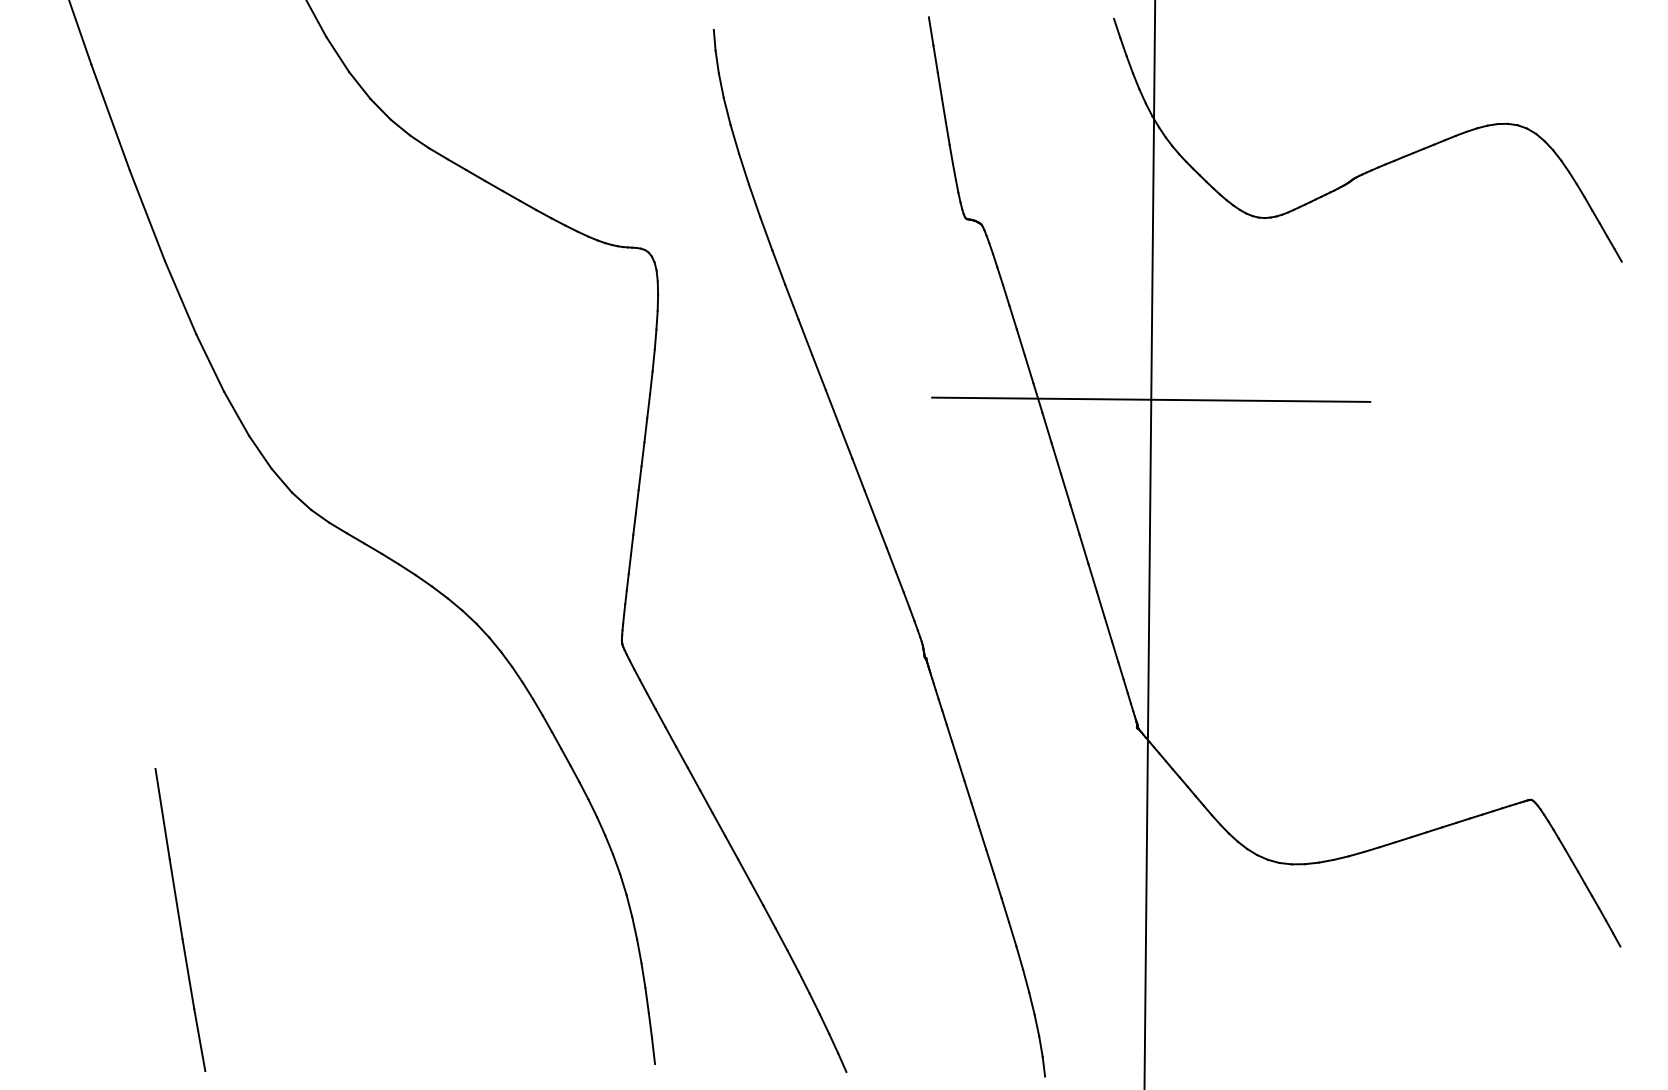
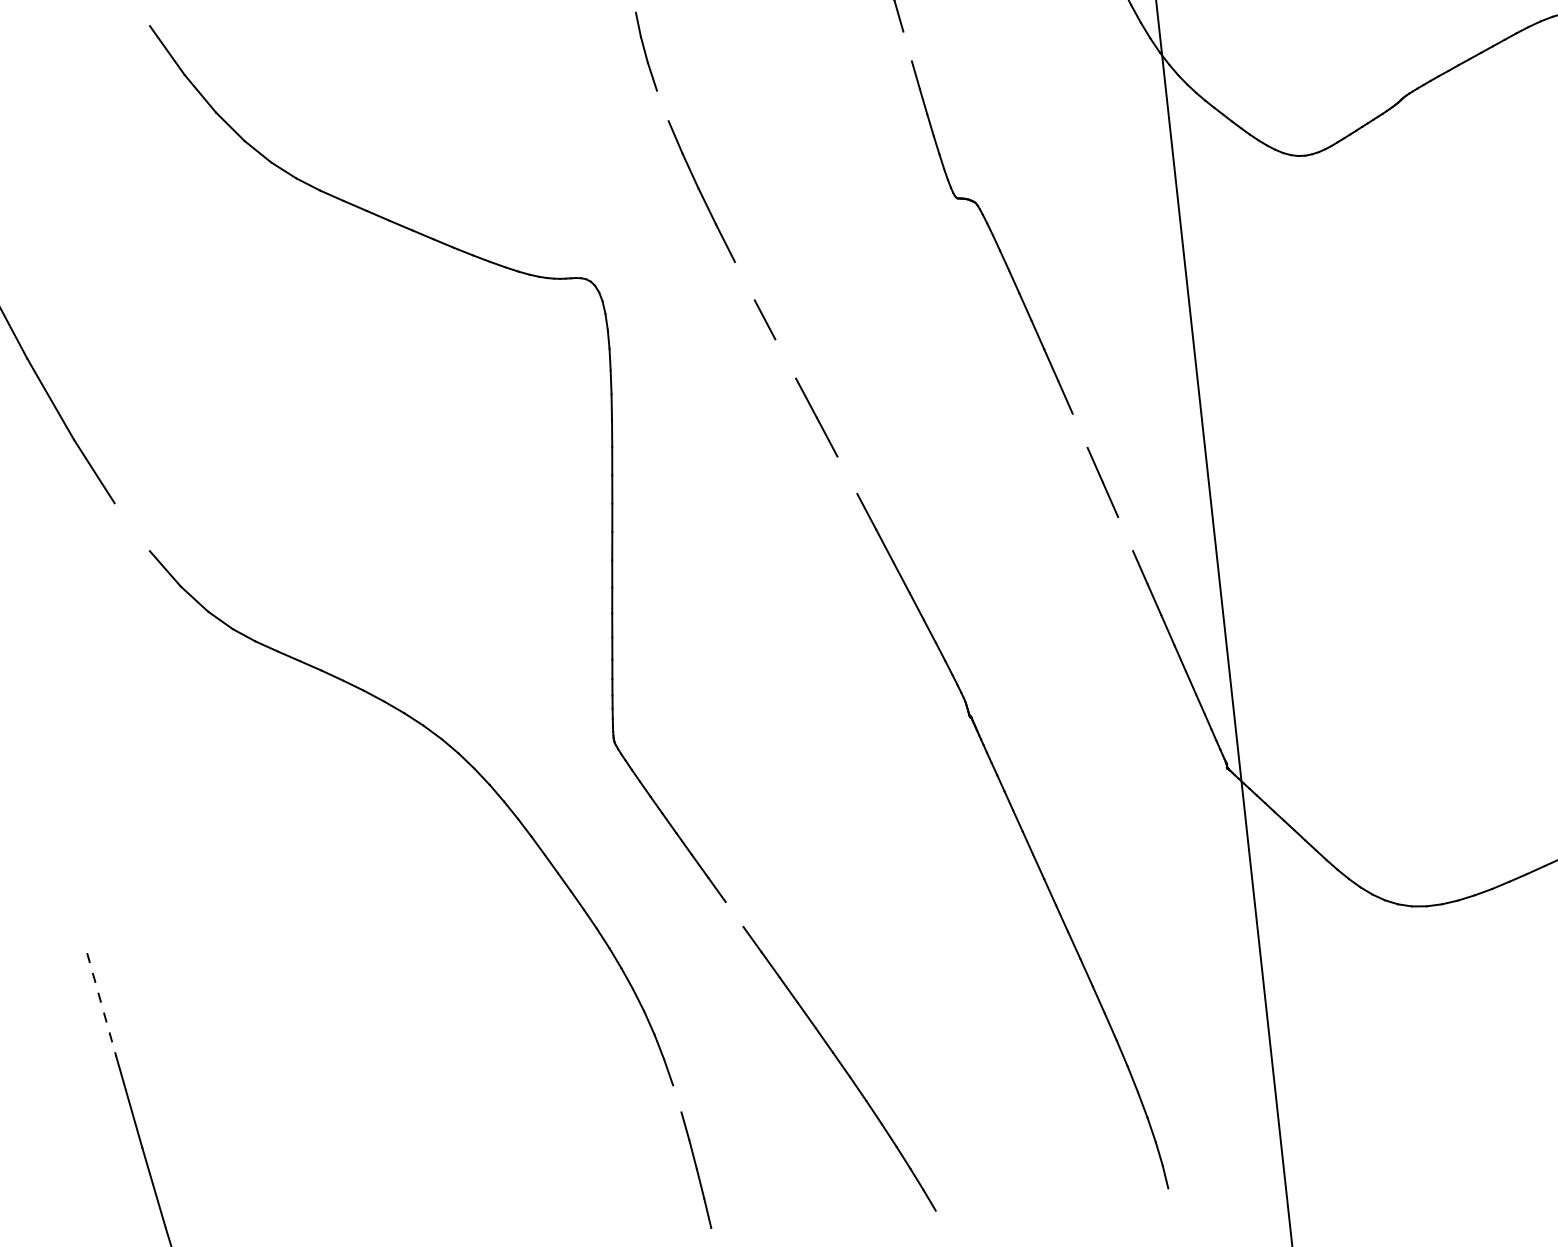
line: (939, 85) -> (907, 46), removed
line: (726, 110) -> (661, 105), removed
line: (778, 267) -> (744, 281), removed
line: (805, 337) -> (785, 359), removed
line: (1151, 399) -> (1198, 383), removed
line: (236, 413) -> (132, 526), removed
line: (1046, 427) -> (1079, 430), removed
line: (845, 441) -> (846, 474), removed
line: (1074, 519) -> (1125, 534), removed
line: (706, 801) -> (734, 914), removed
line: (162, 814) -> (101, 1005), solid -> dashed
line: (639, 951) -> (677, 1098), removed

